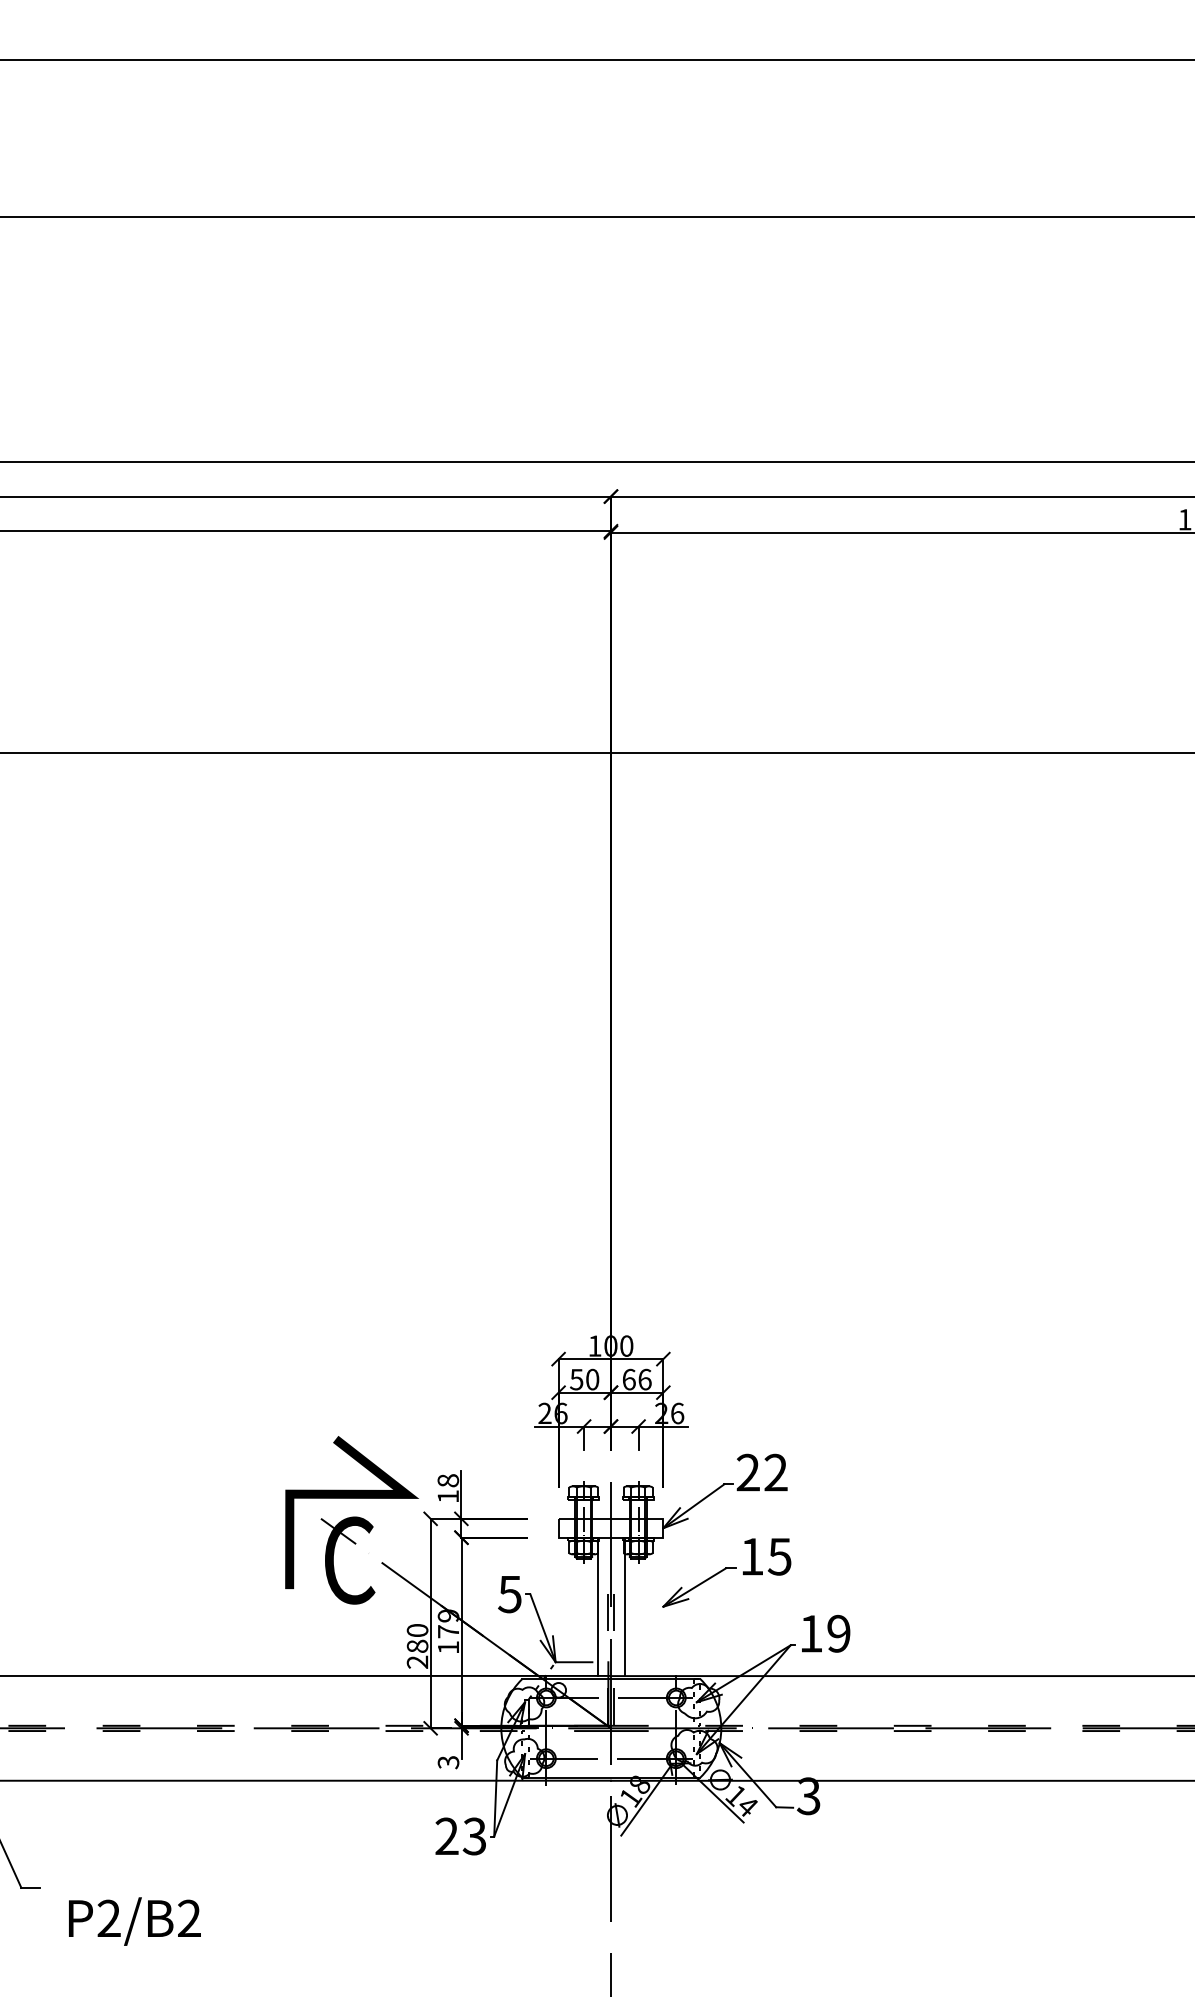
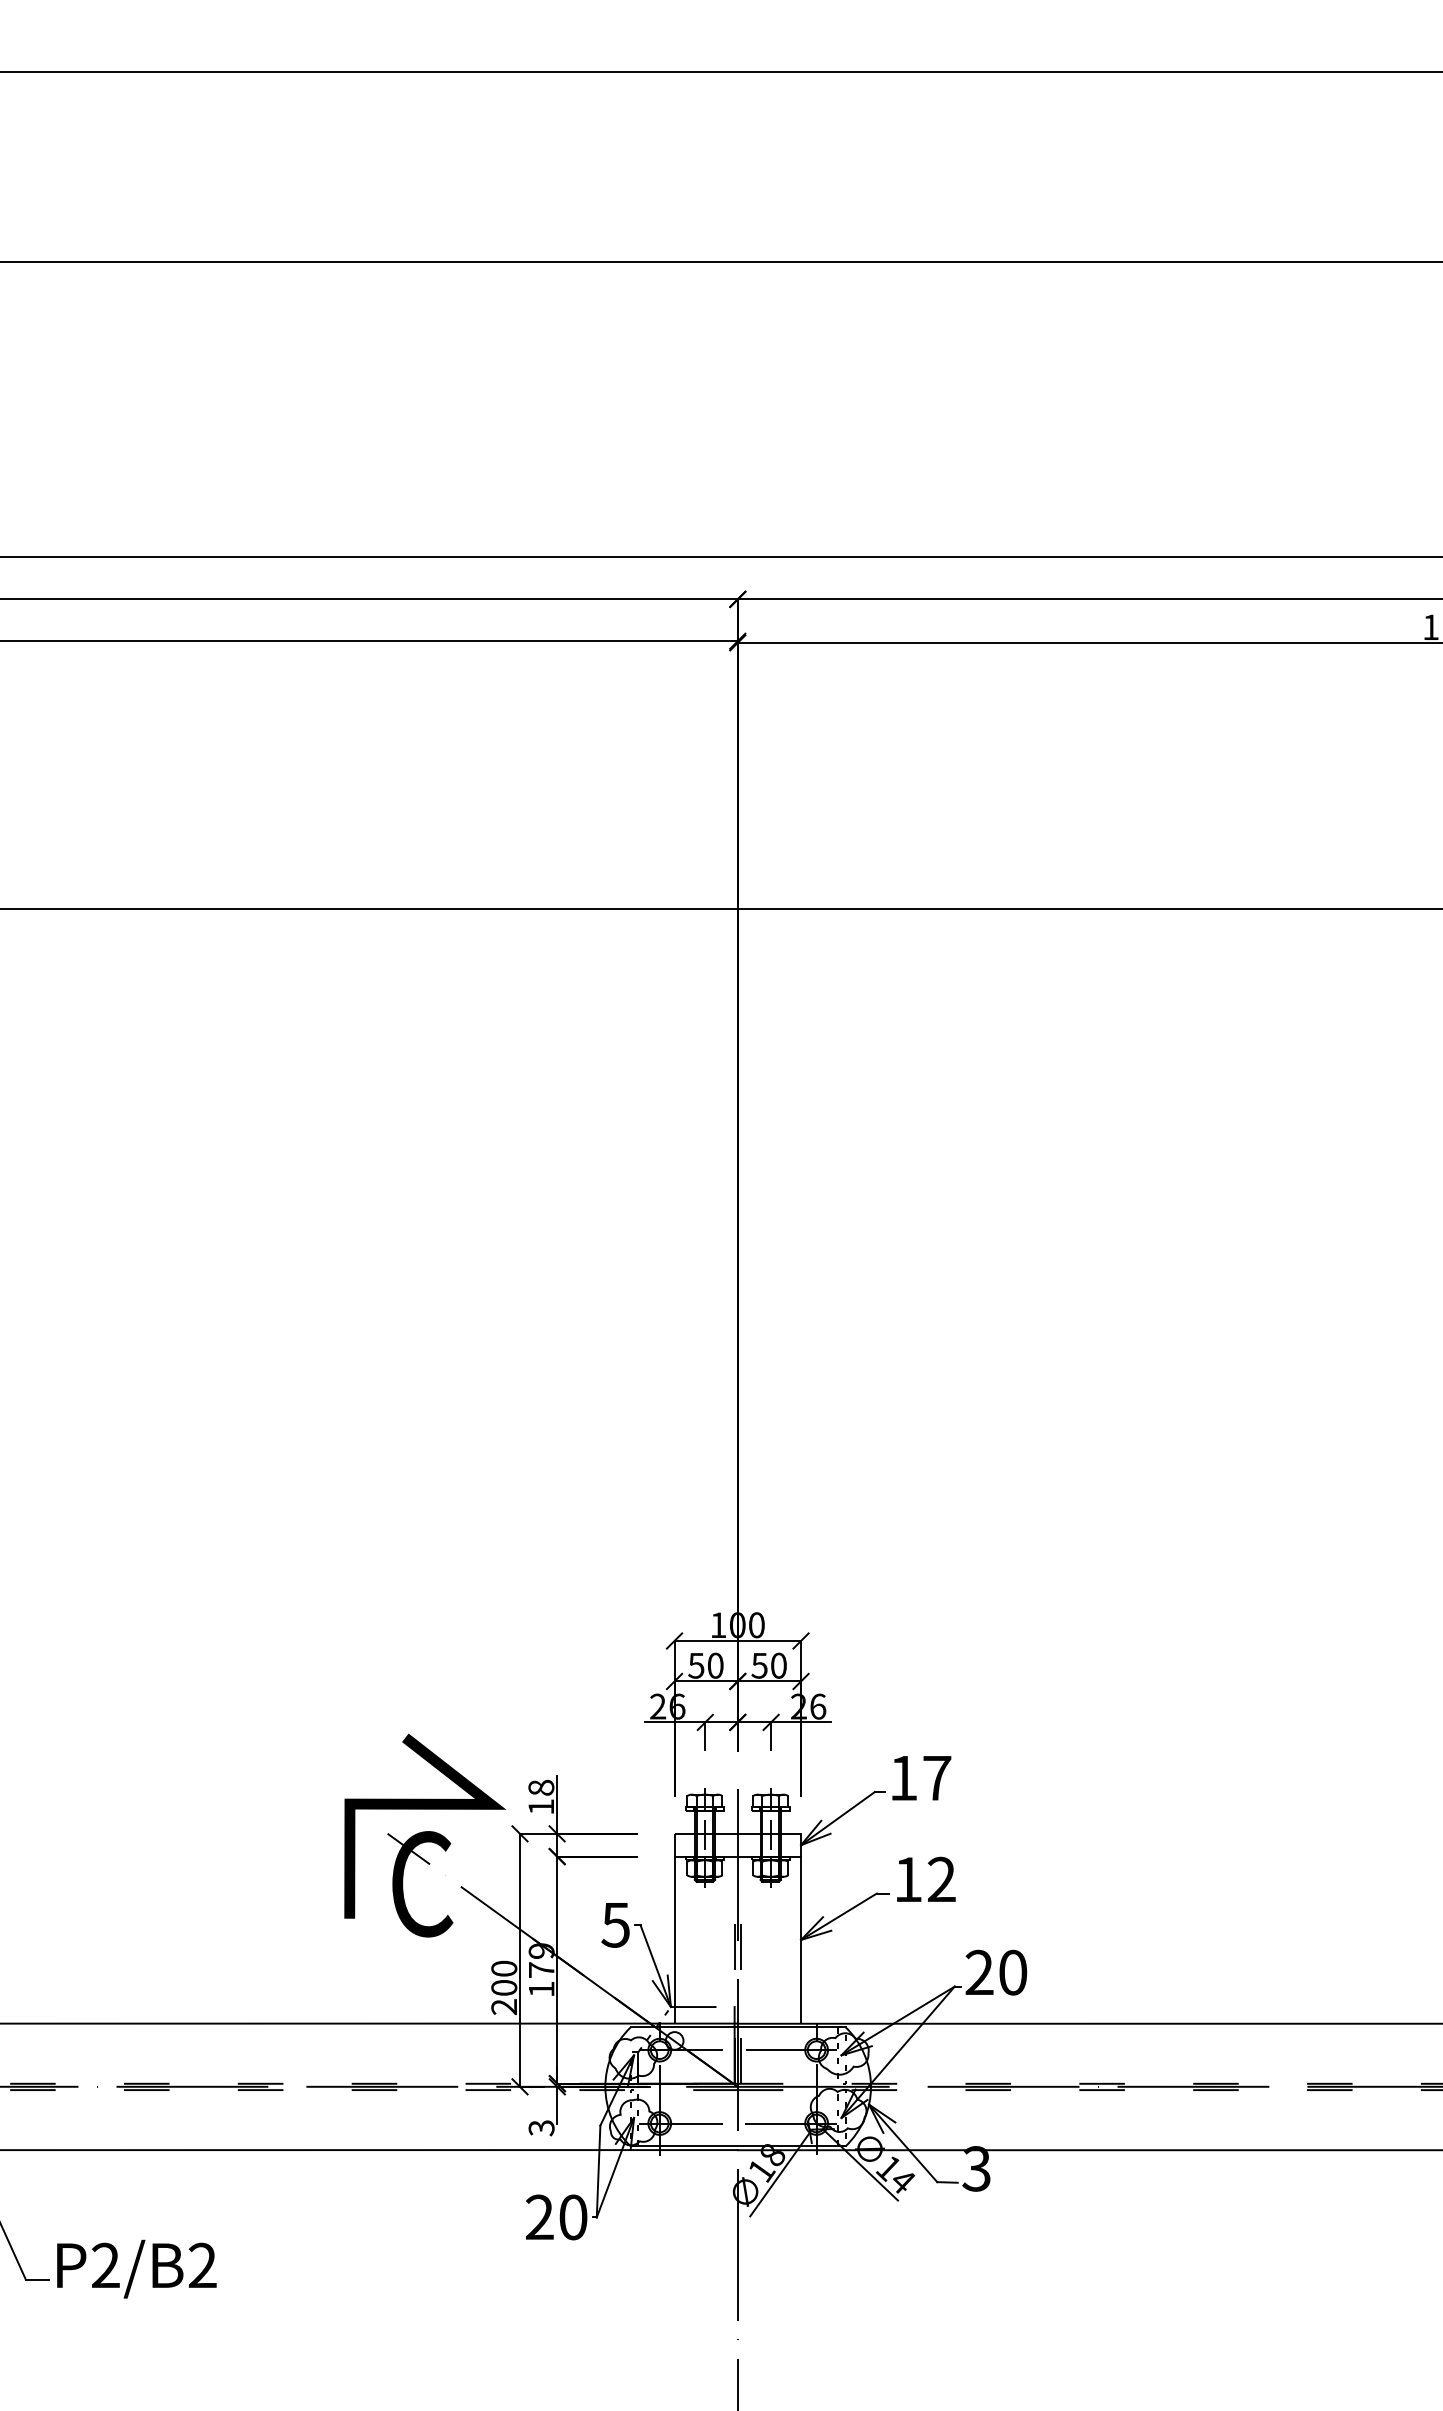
text: (636, 1379) -> (768, 1665), 66 -> 50
text: (762, 1472) -> (920, 1777), 22 -> 17
text: (779, 1556) -> (941, 1879), 15 -> 12
line: (597, 1606) -> (674, 1939), moved
line: (625, 1606) -> (801, 1939), moved
text: (825, 1633) -> (996, 1972), 19 -> 20
text: (417, 1646) -> (504, 1987), 280 -> 200
text: (474, 1836) -> (572, 2217), 23 -> 20
text: (134, 1921) -> (136, 2268), moved

